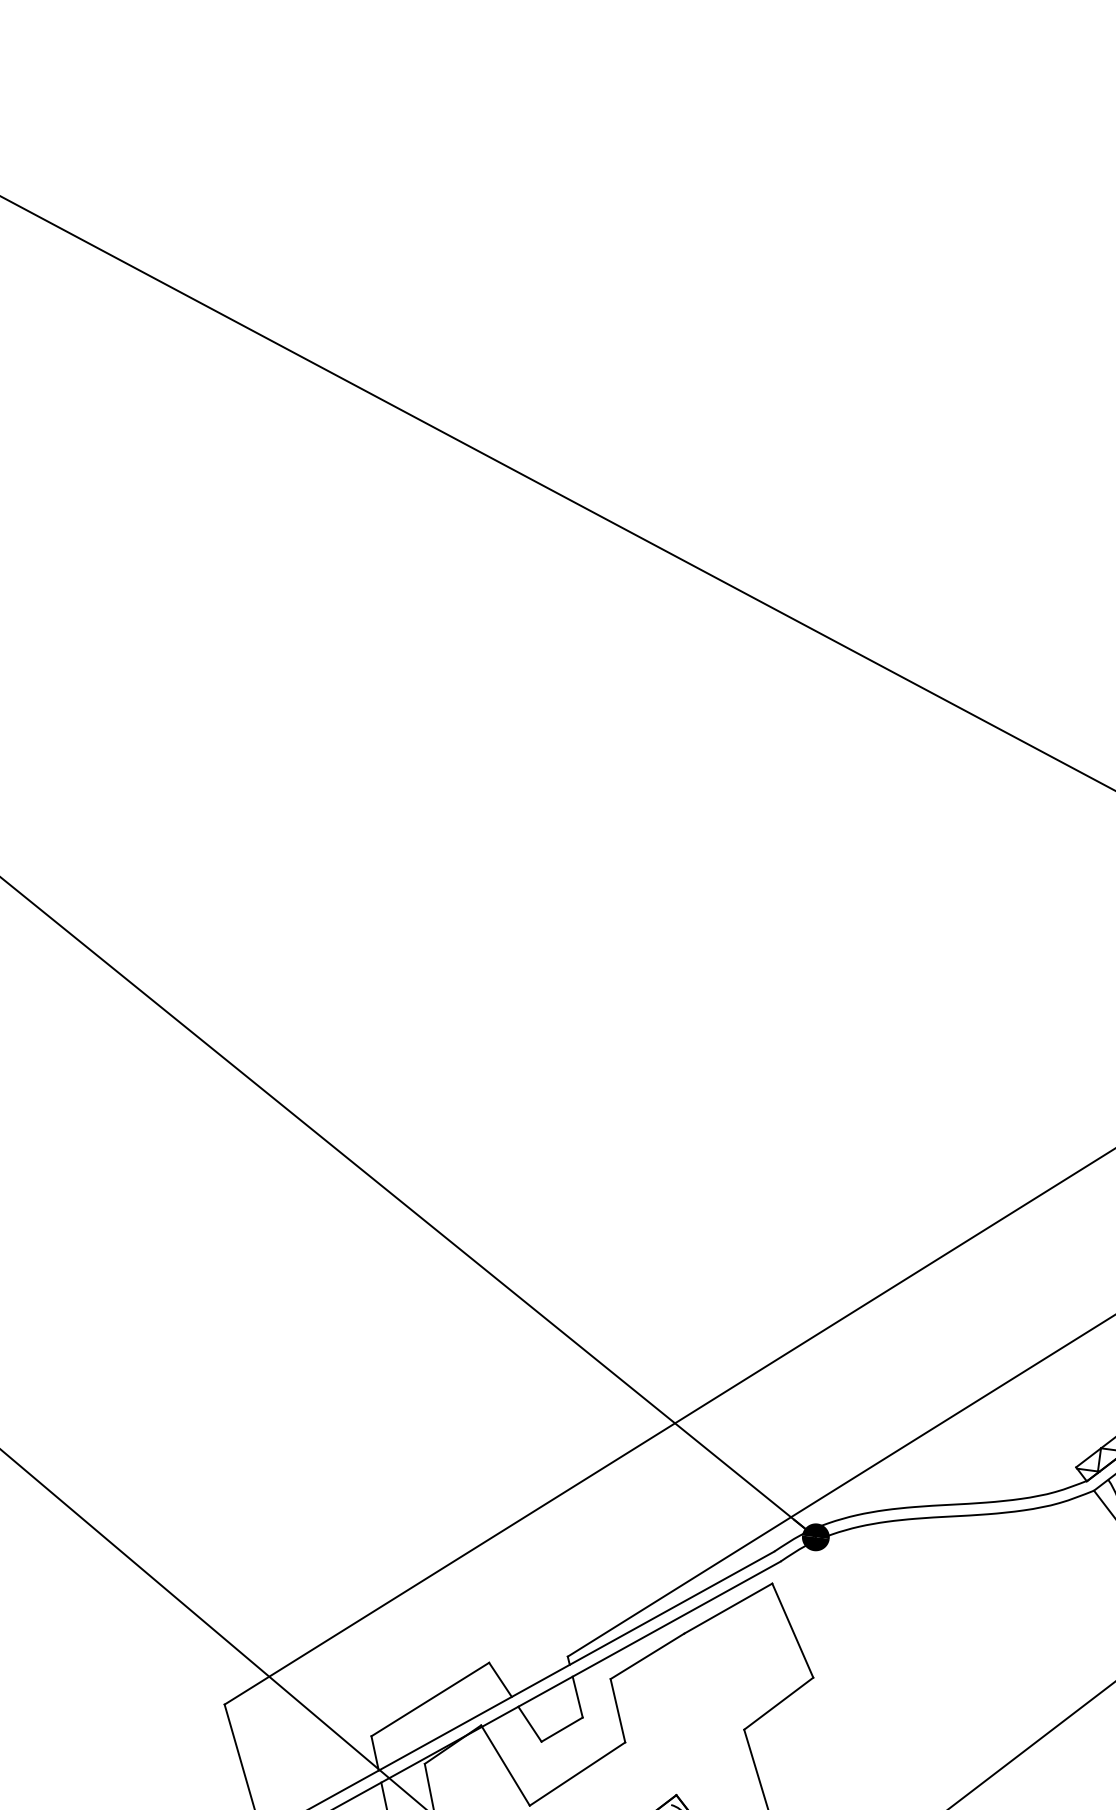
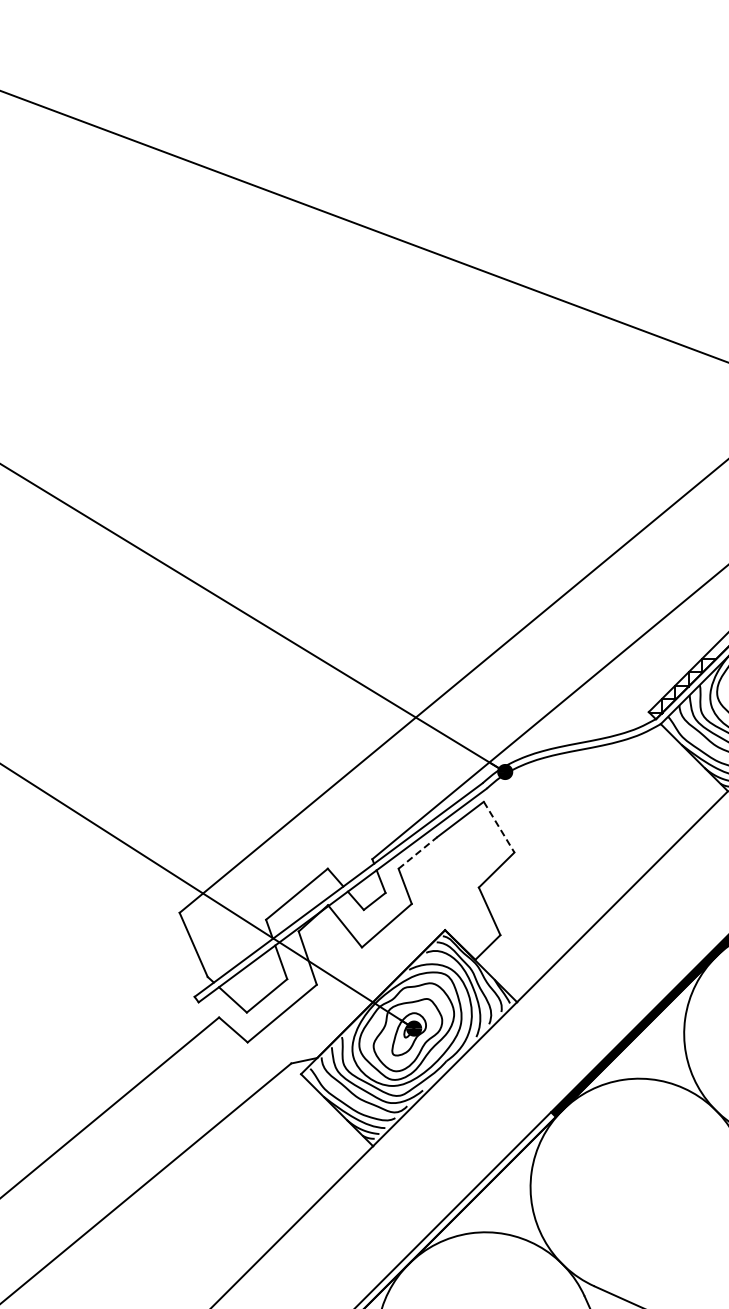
line: (793, 1631) -> (499, 827), solid -> dashed
line: (646, 1655) -> (417, 852), solid -> dashed

